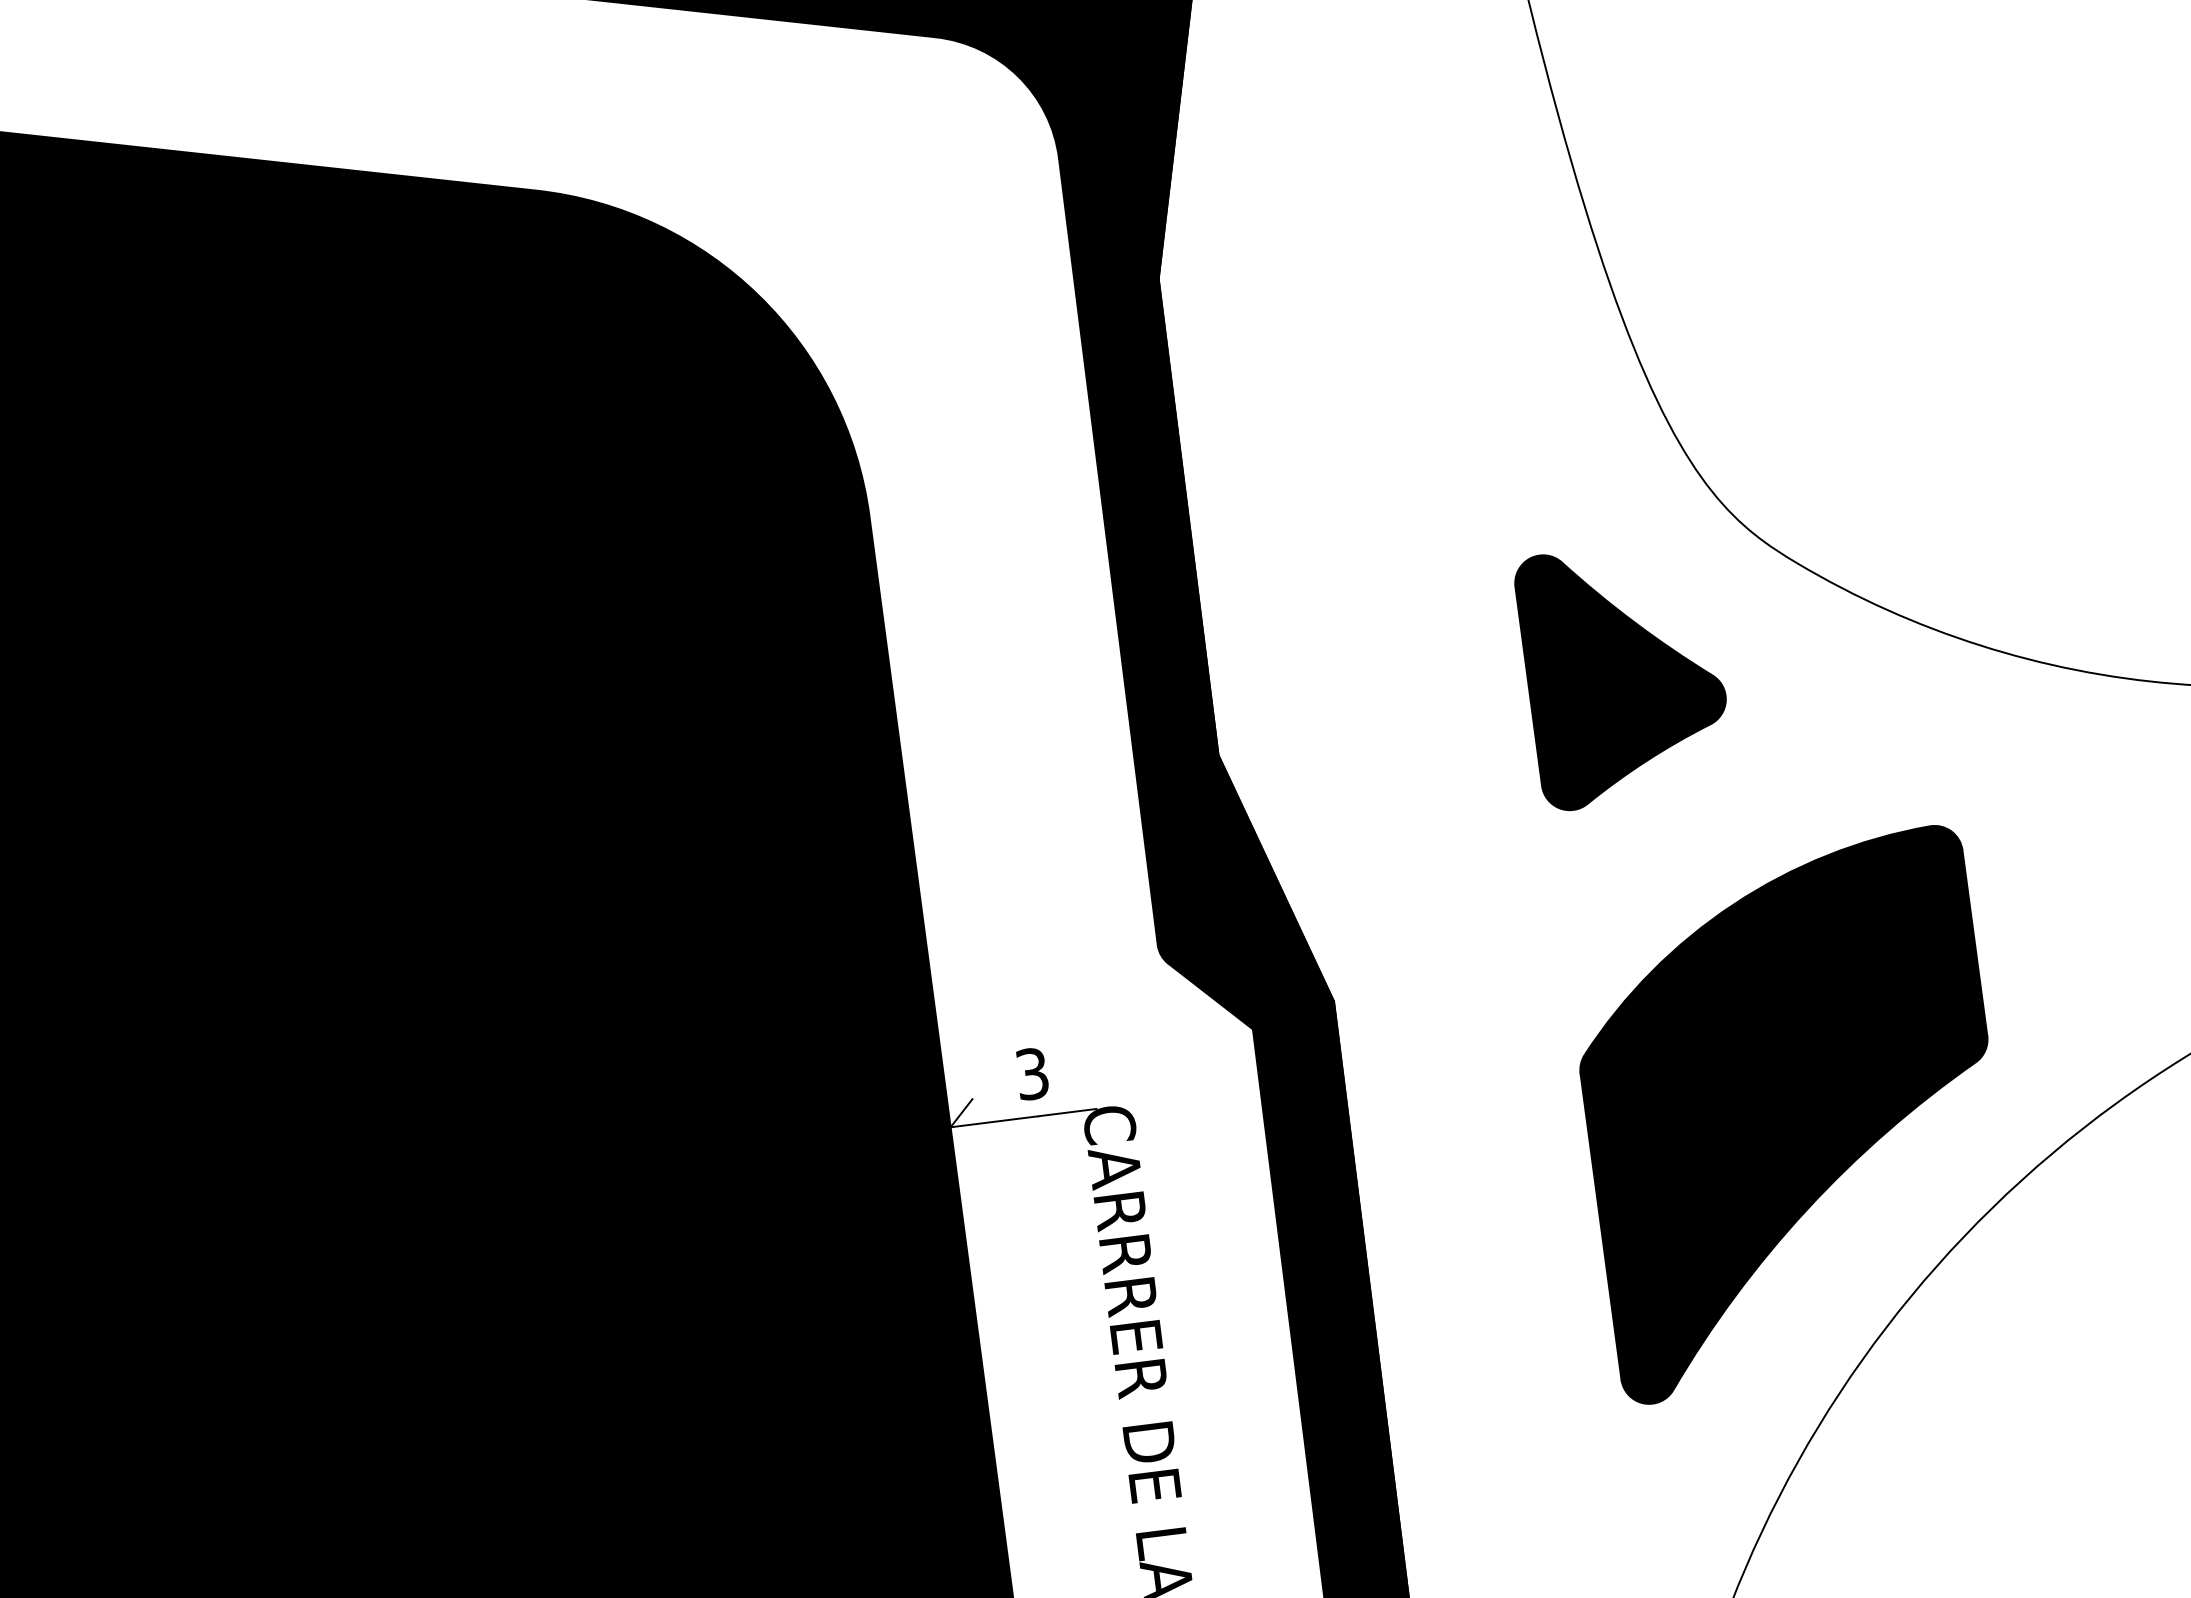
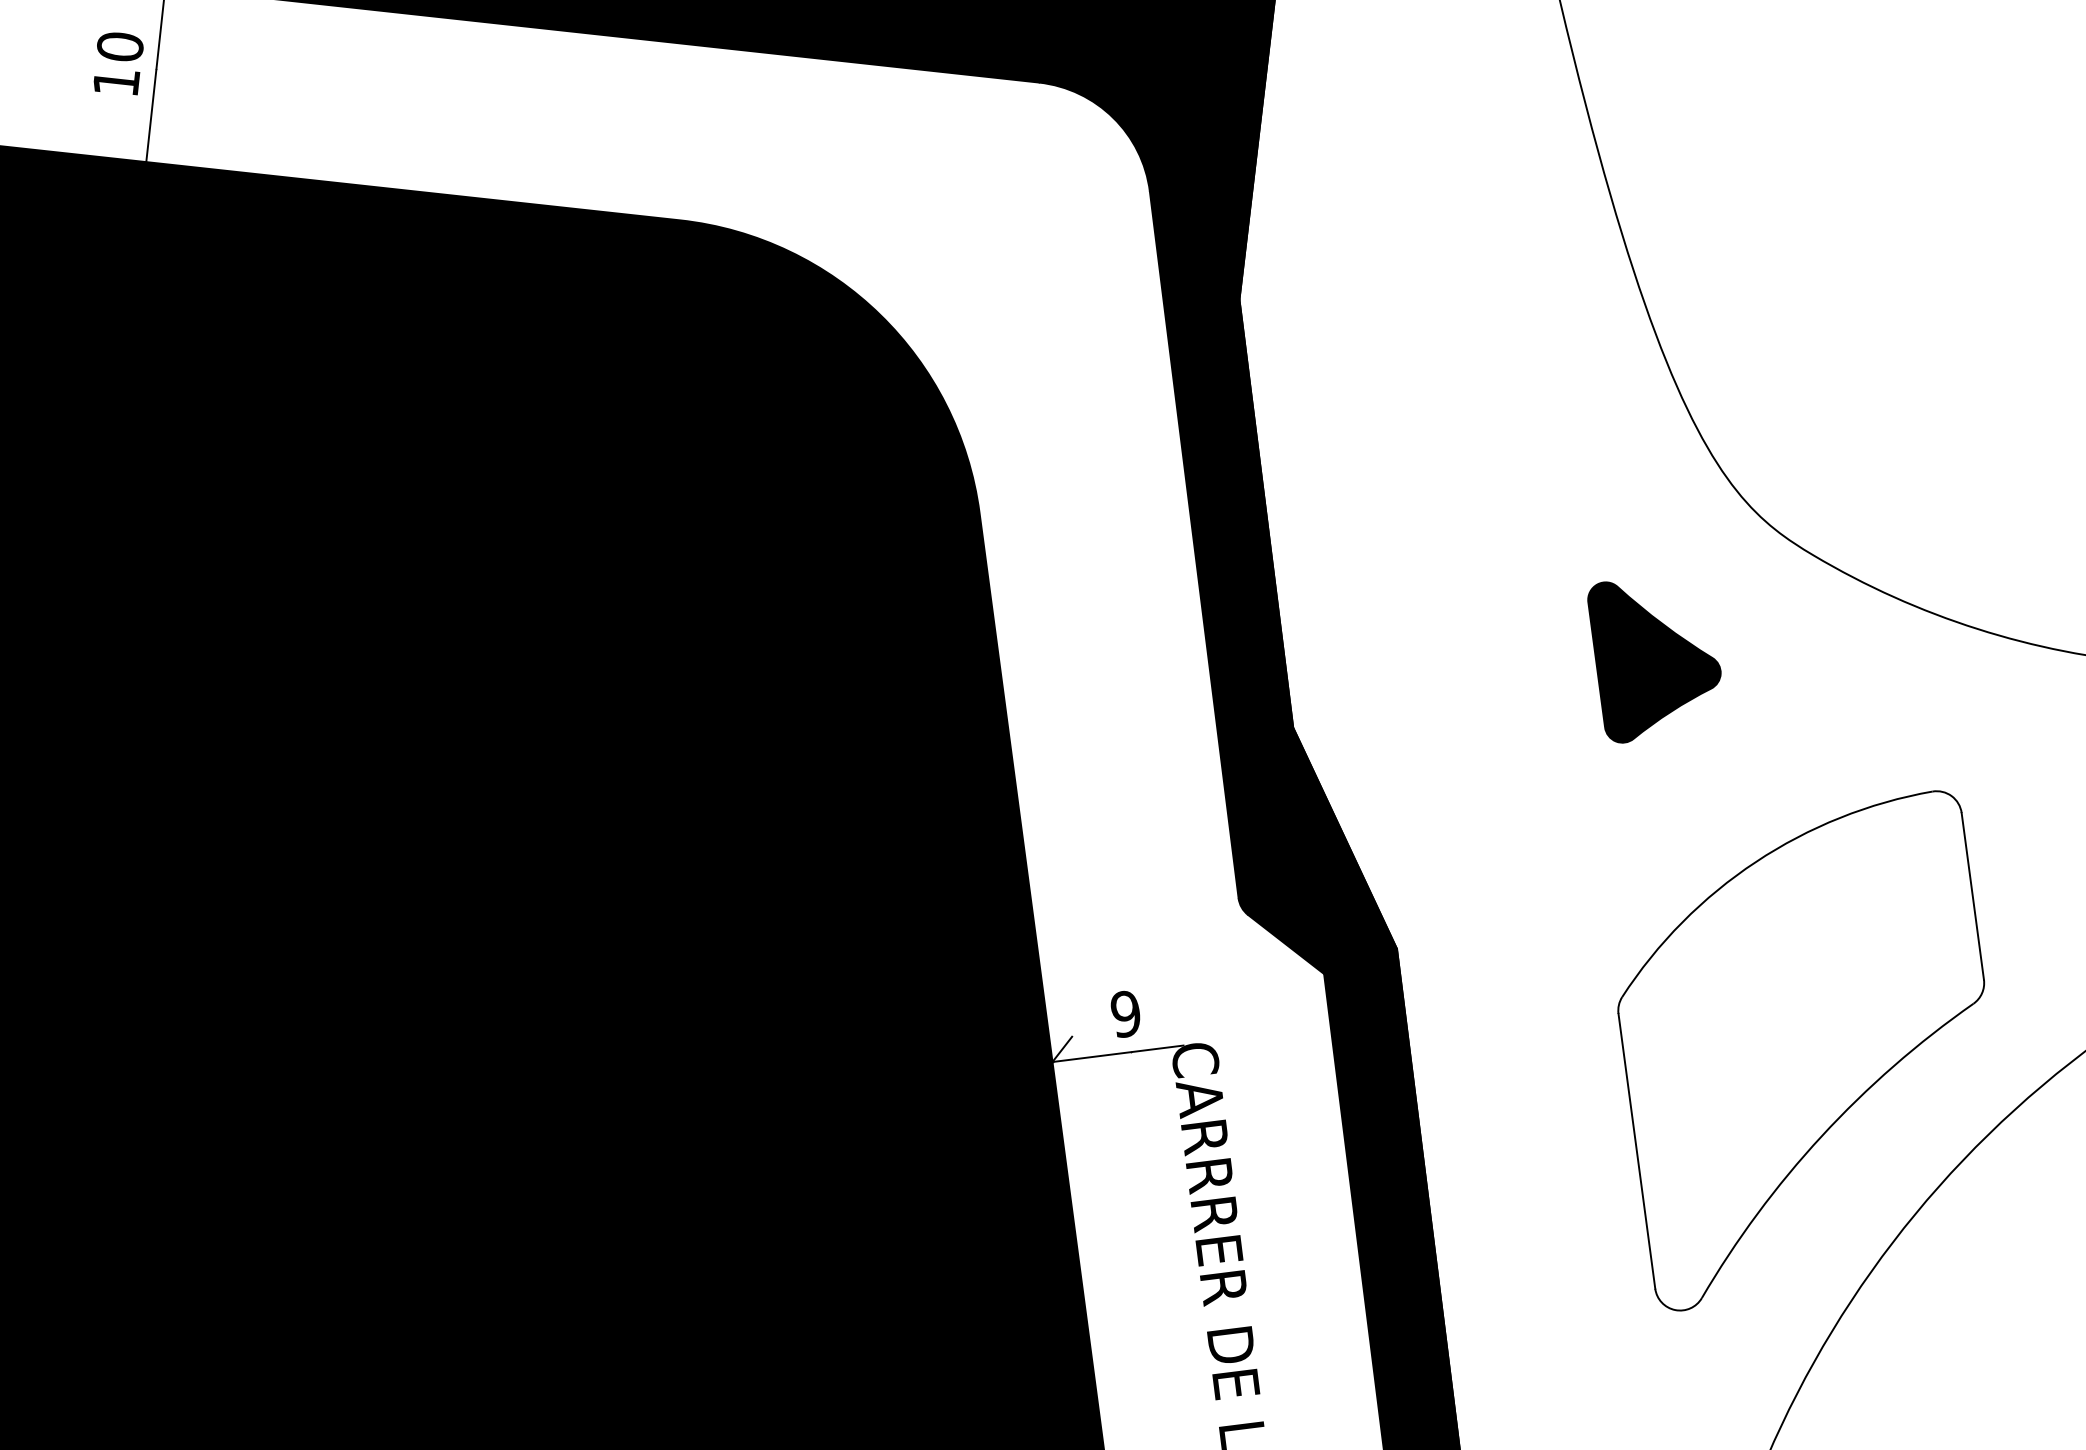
part: (1620, 682) -> (1654, 662), size x0.7
text: (1031, 1074) -> (1125, 1014), 3 -> 9
fill: (1783, 1114) -> (1800, 1050), removed

